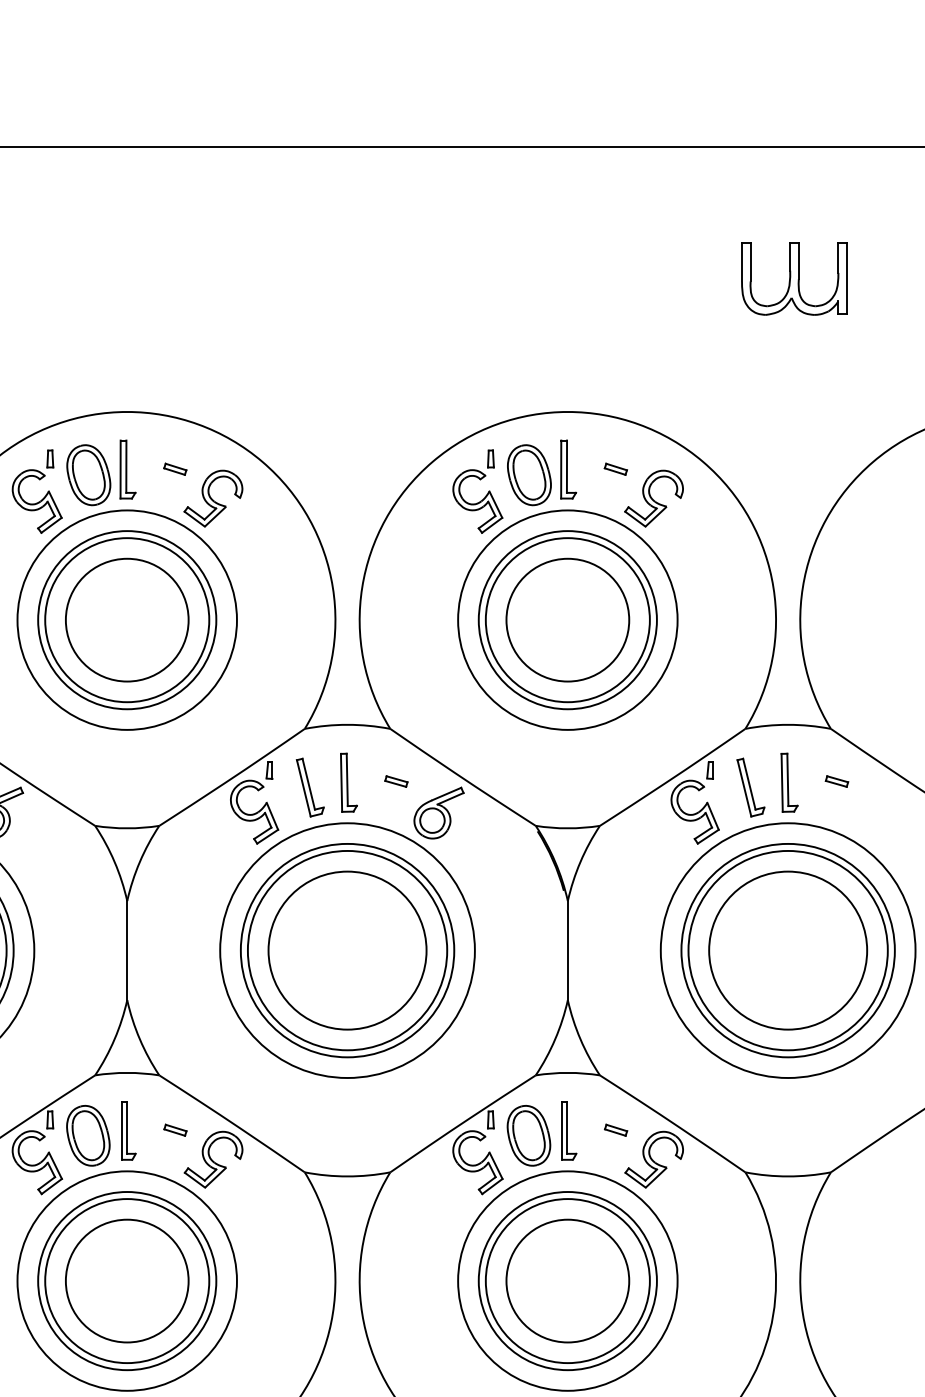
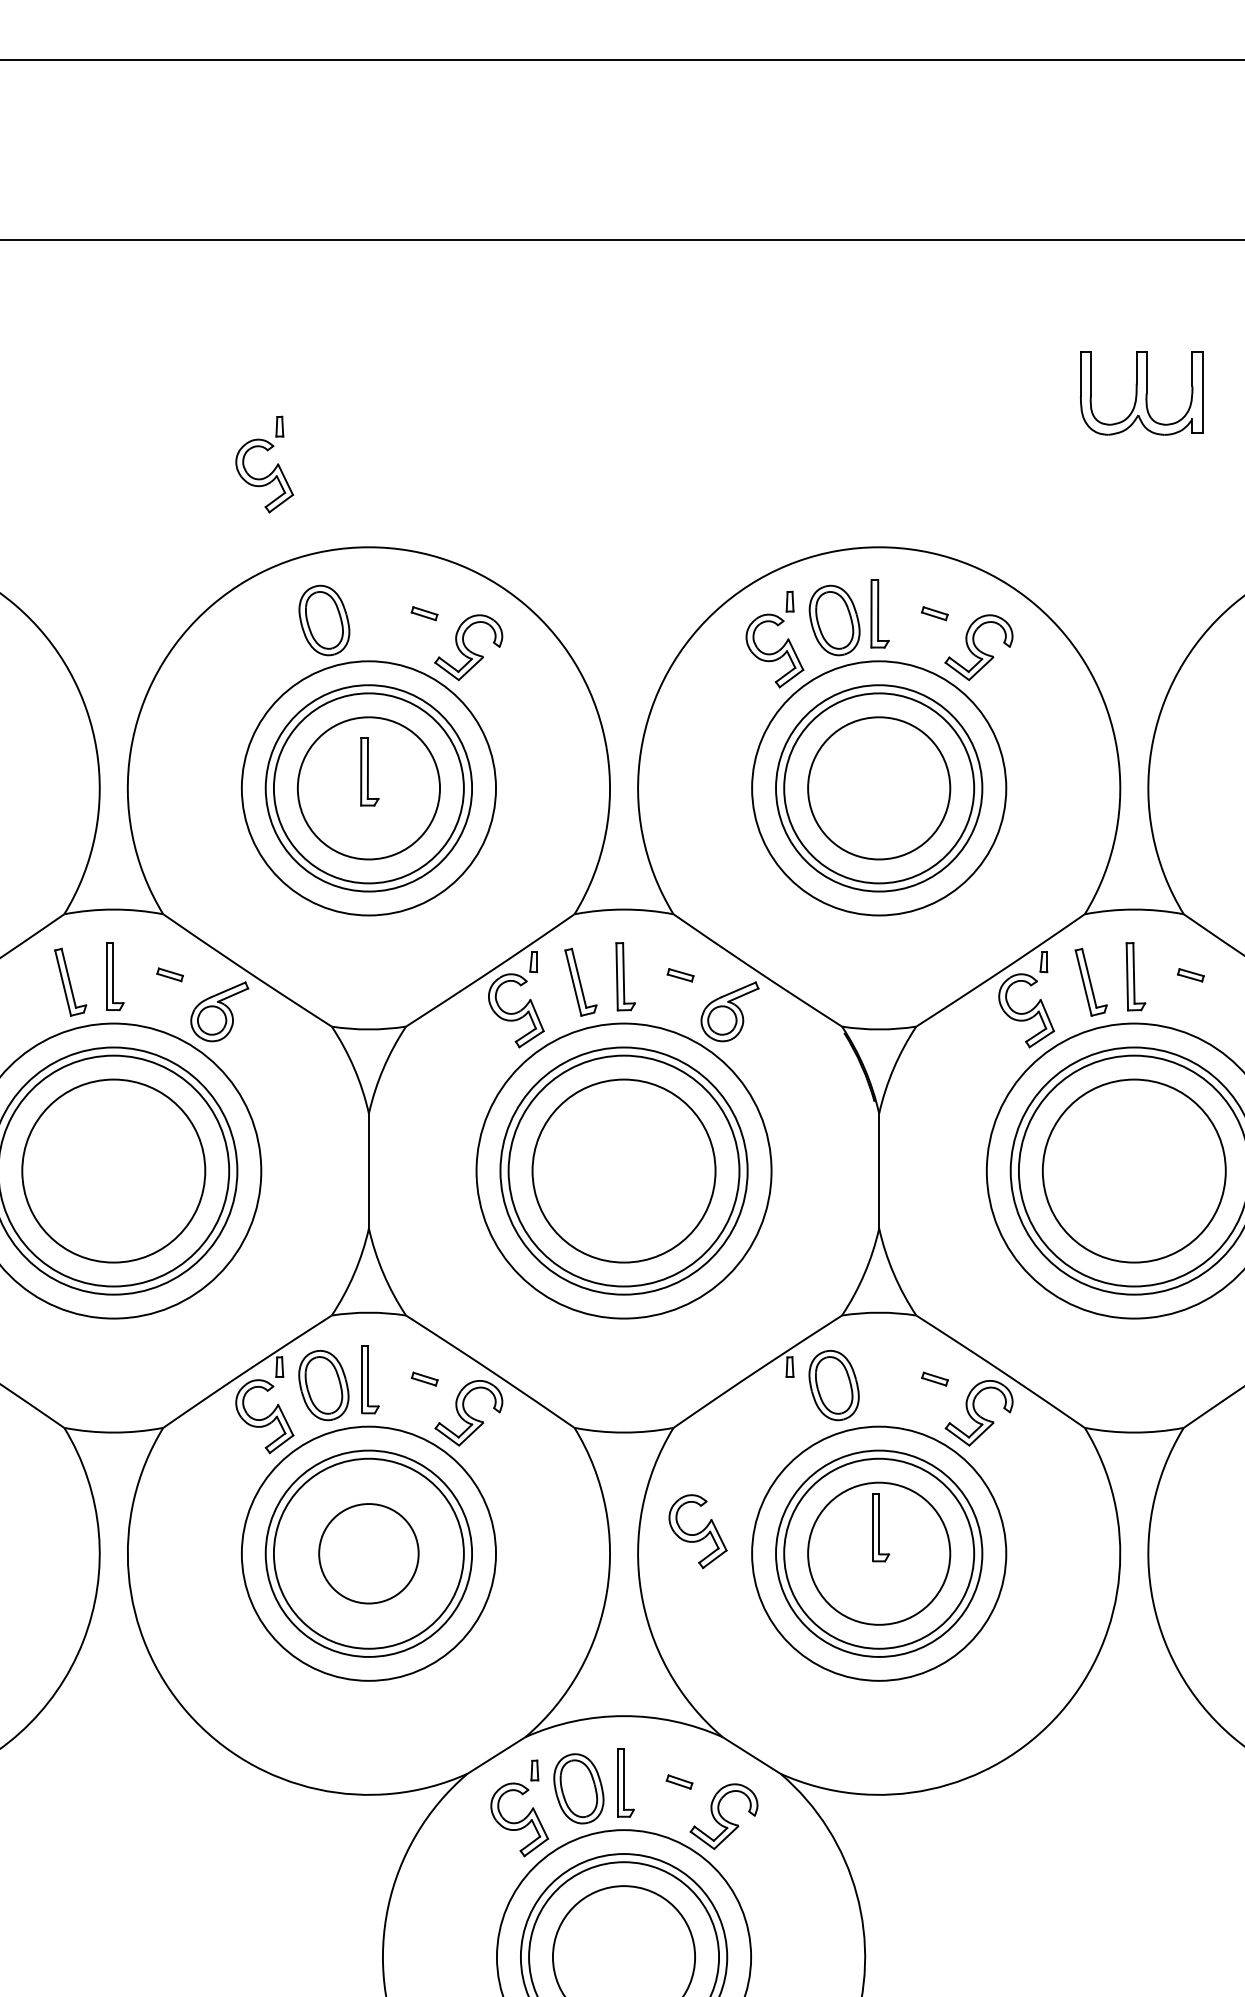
part: (127, 469) -> (369, 771), moved
part: (43, 496) -> (272, 470), moved
part: (569, 1130) -> (881, 1527), moved
part: (477, 1162) -> (697, 1531), moved
circle: (126, 1280) -> (368, 1553), size x0.7

